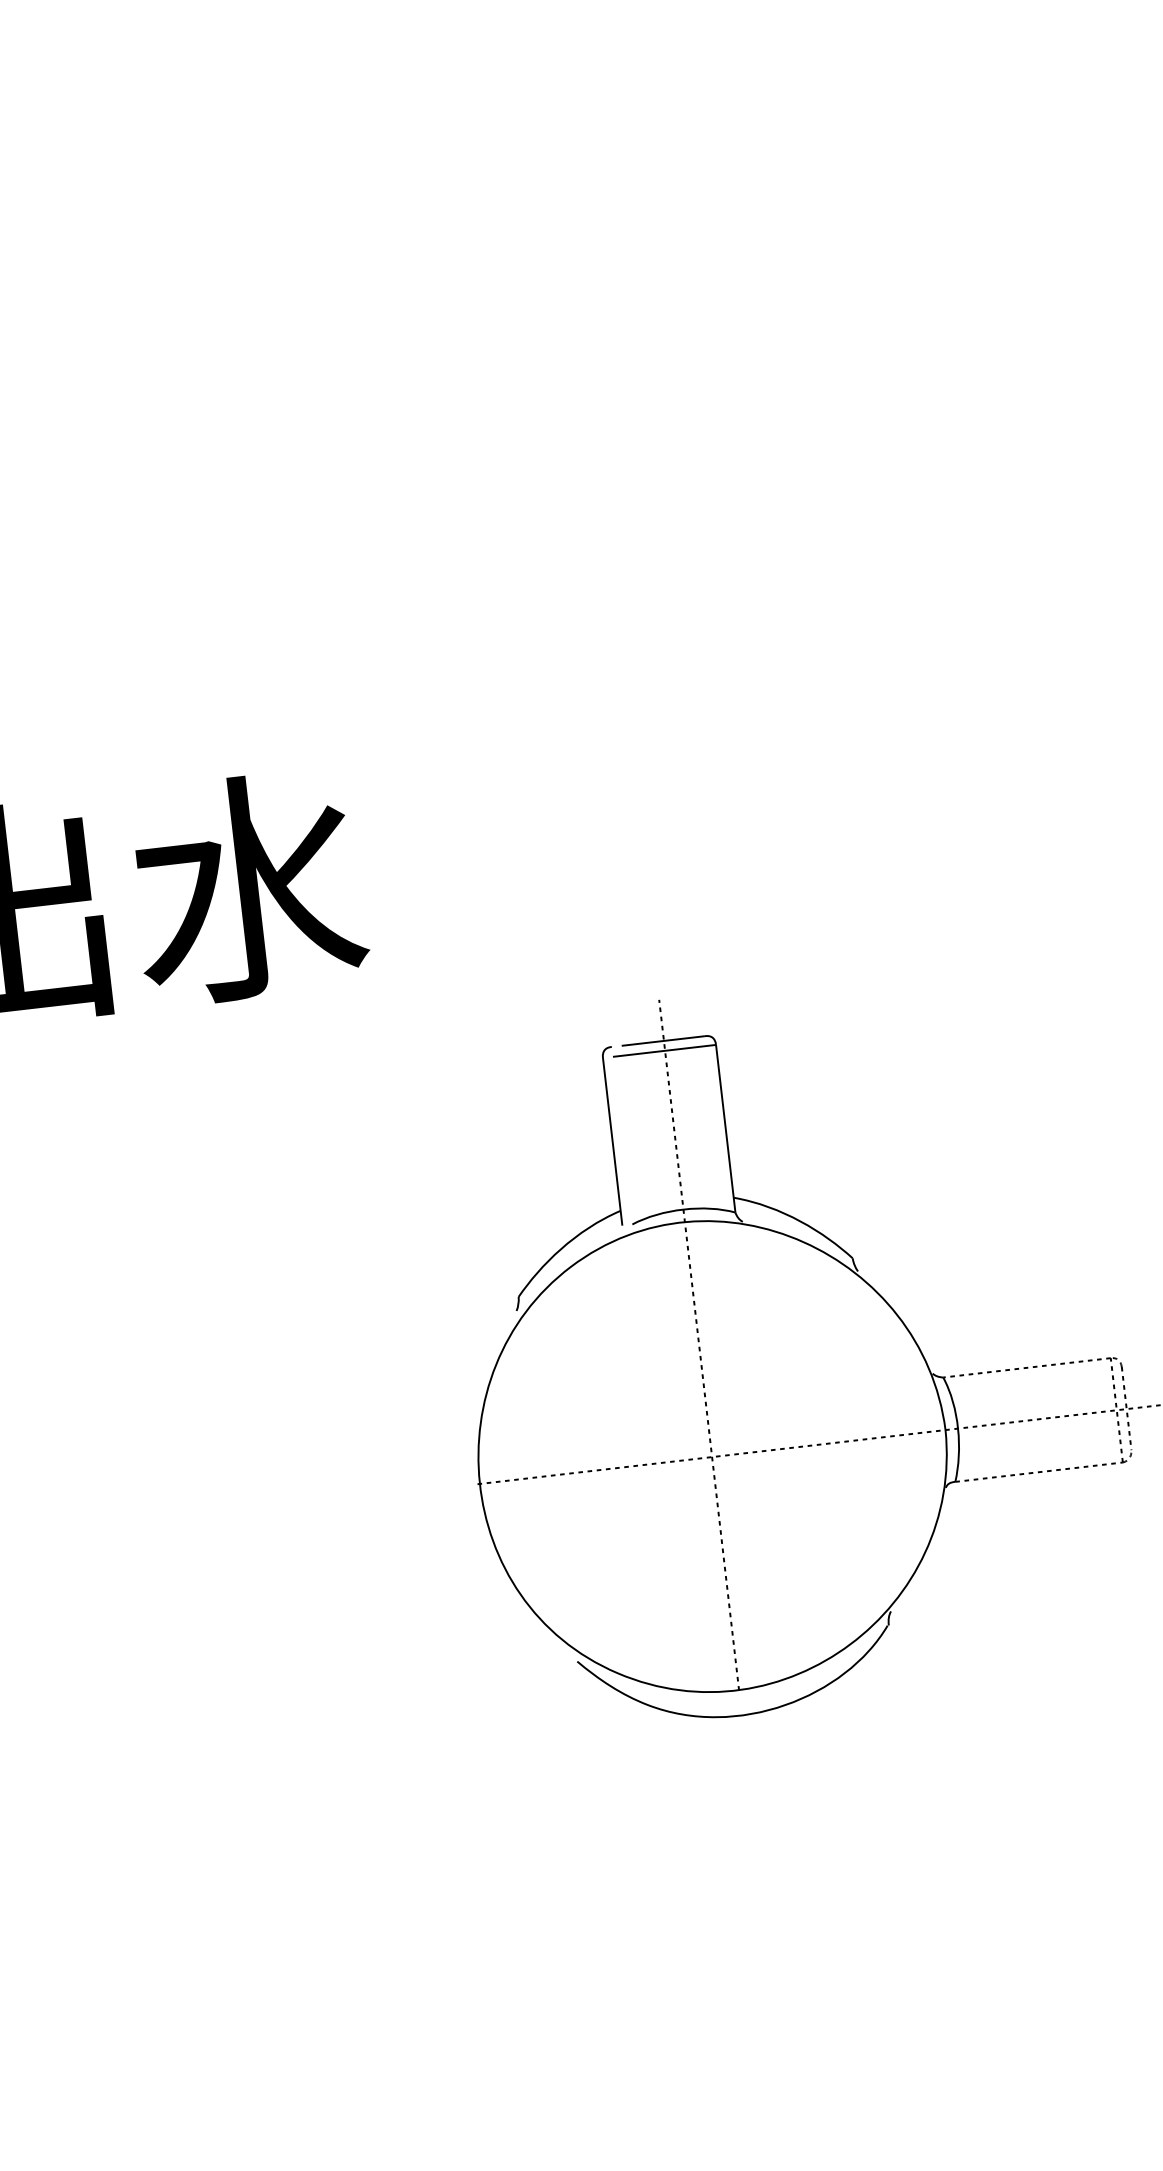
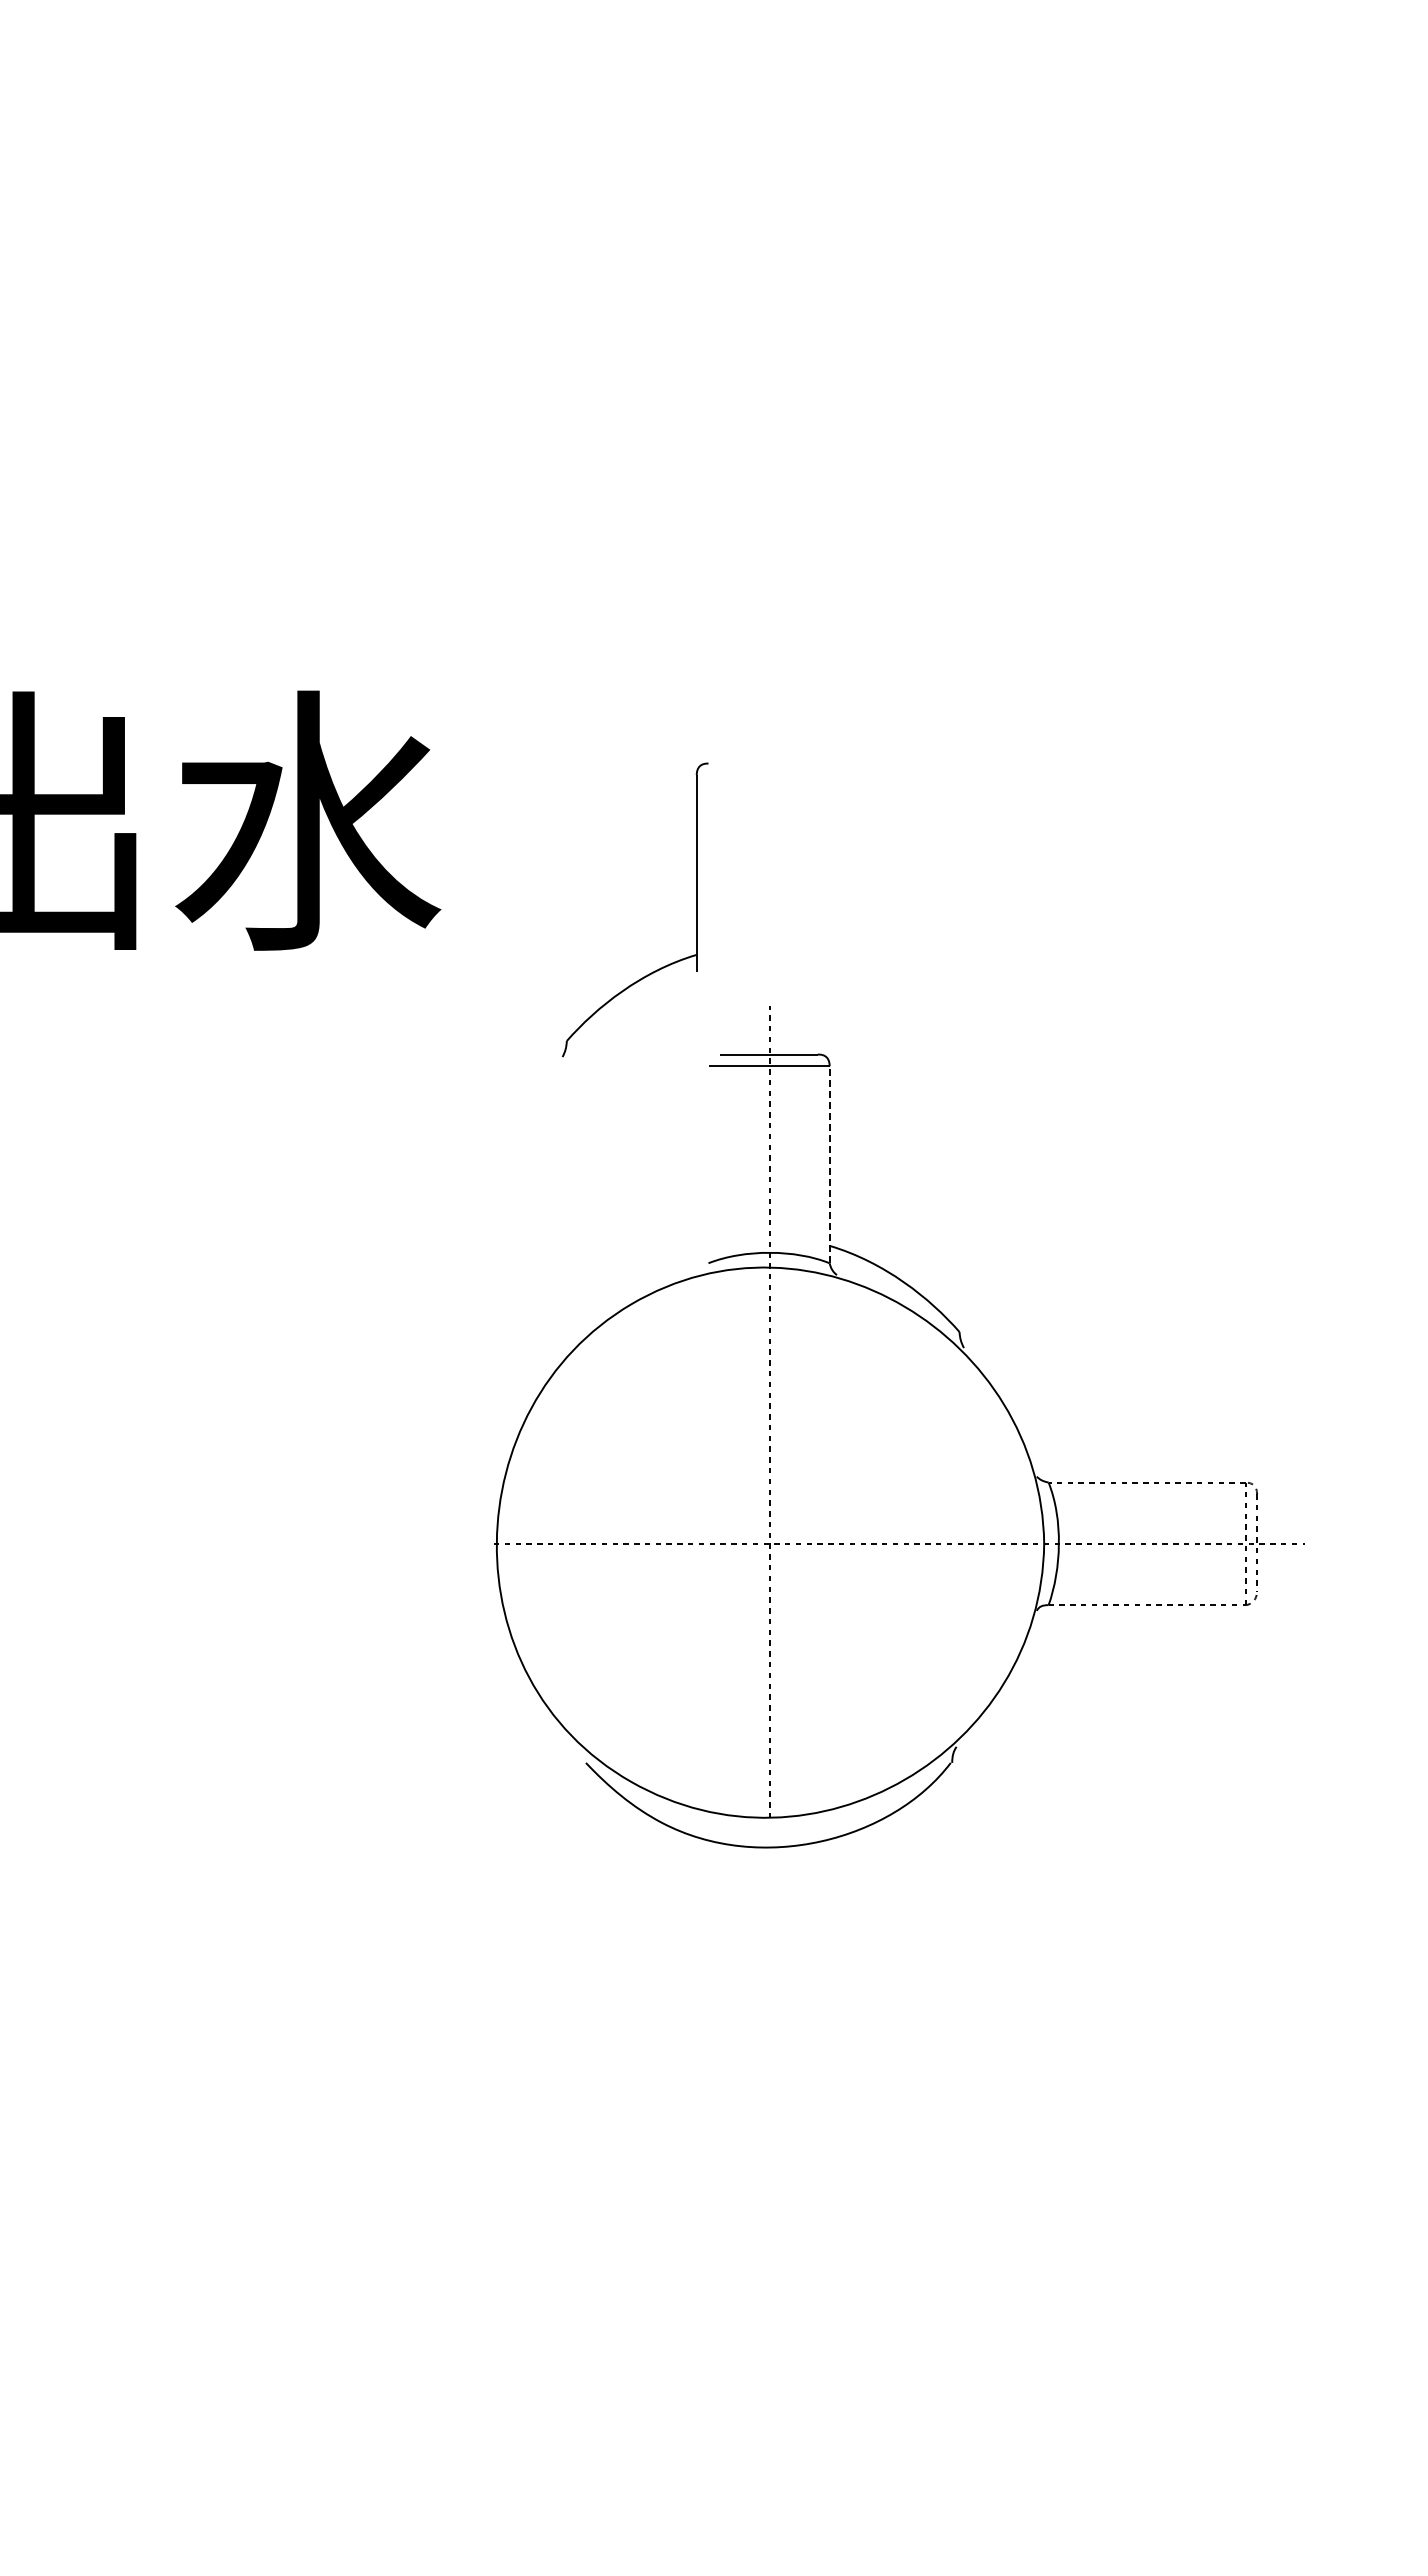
line: (725, 1128) -> (829, 1164), solid -> dashed
part: (615, 1172) -> (696, 909), moved

